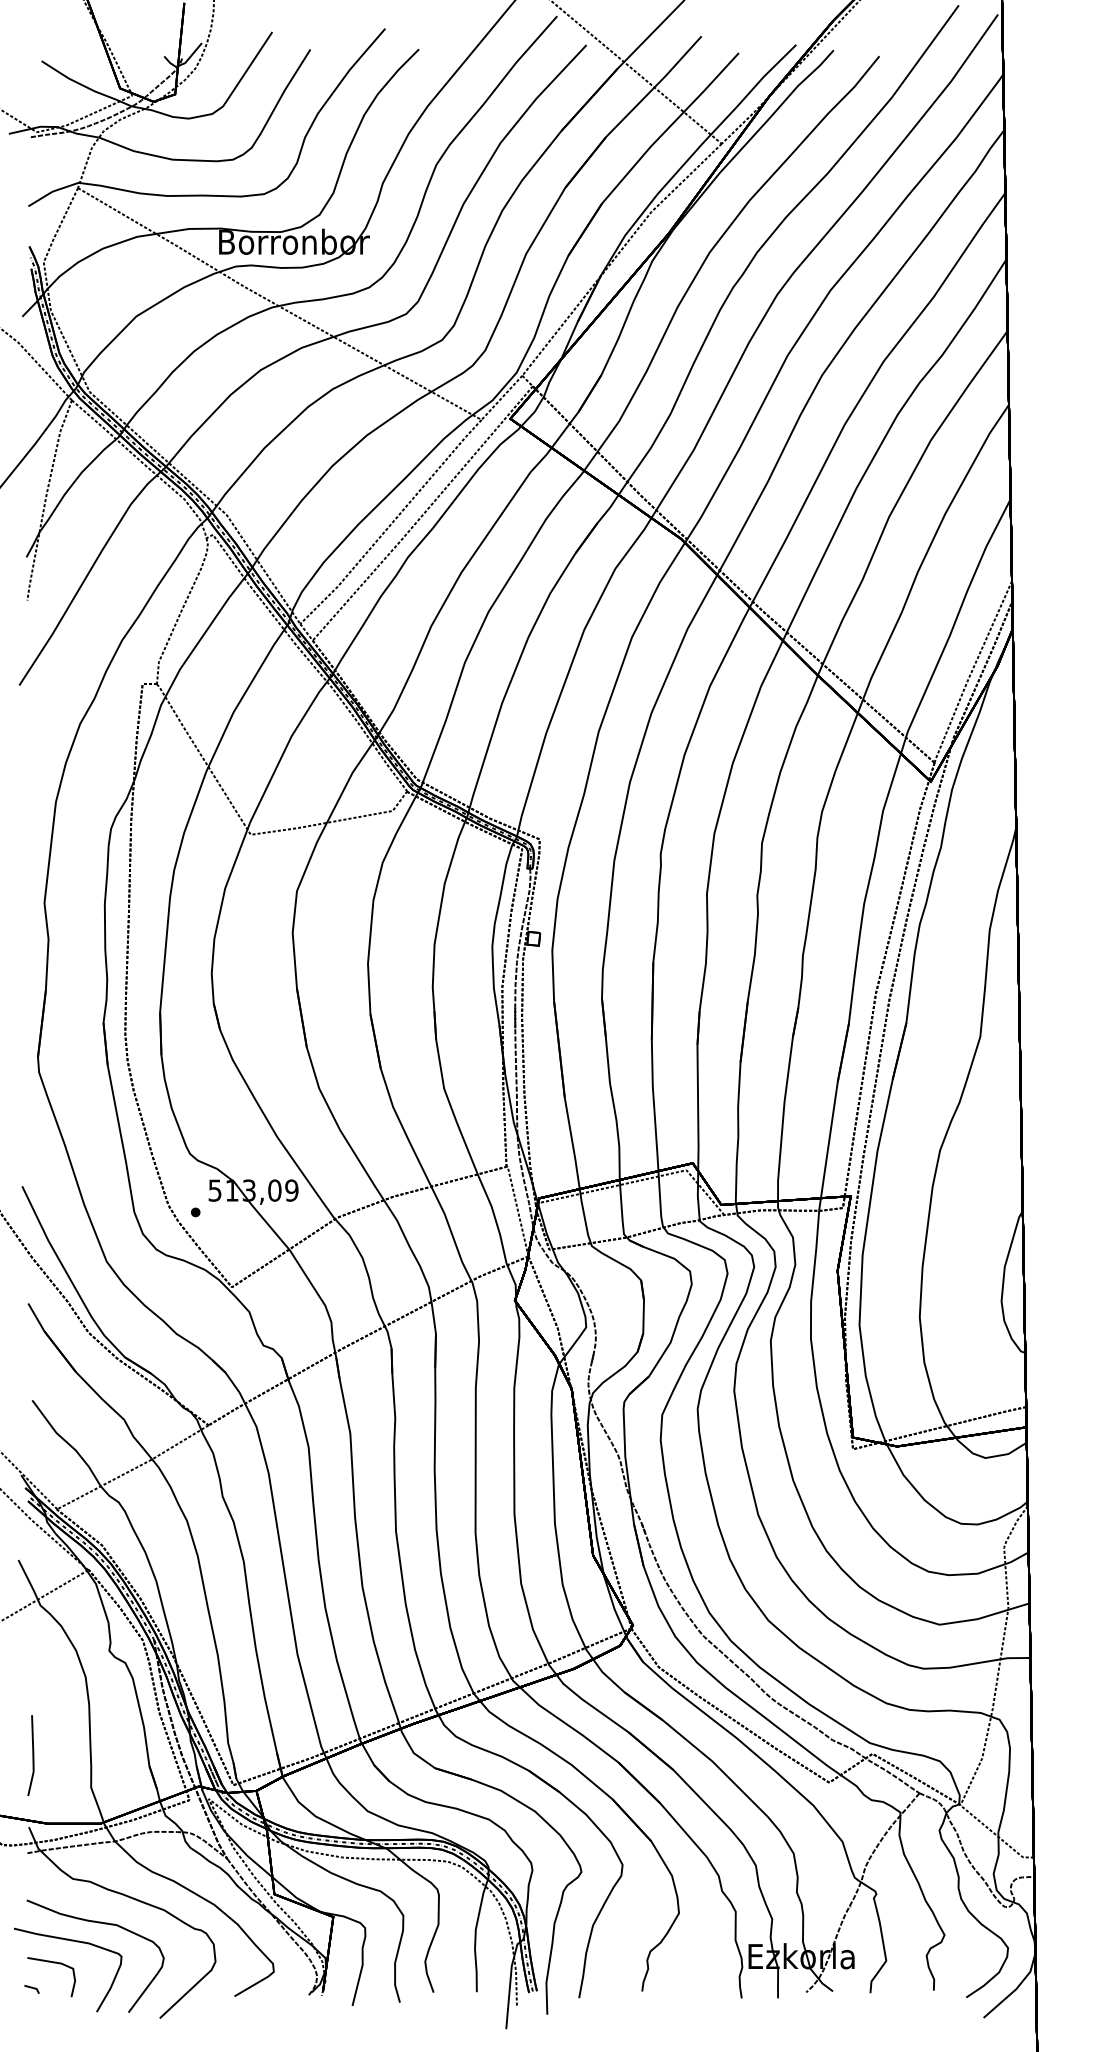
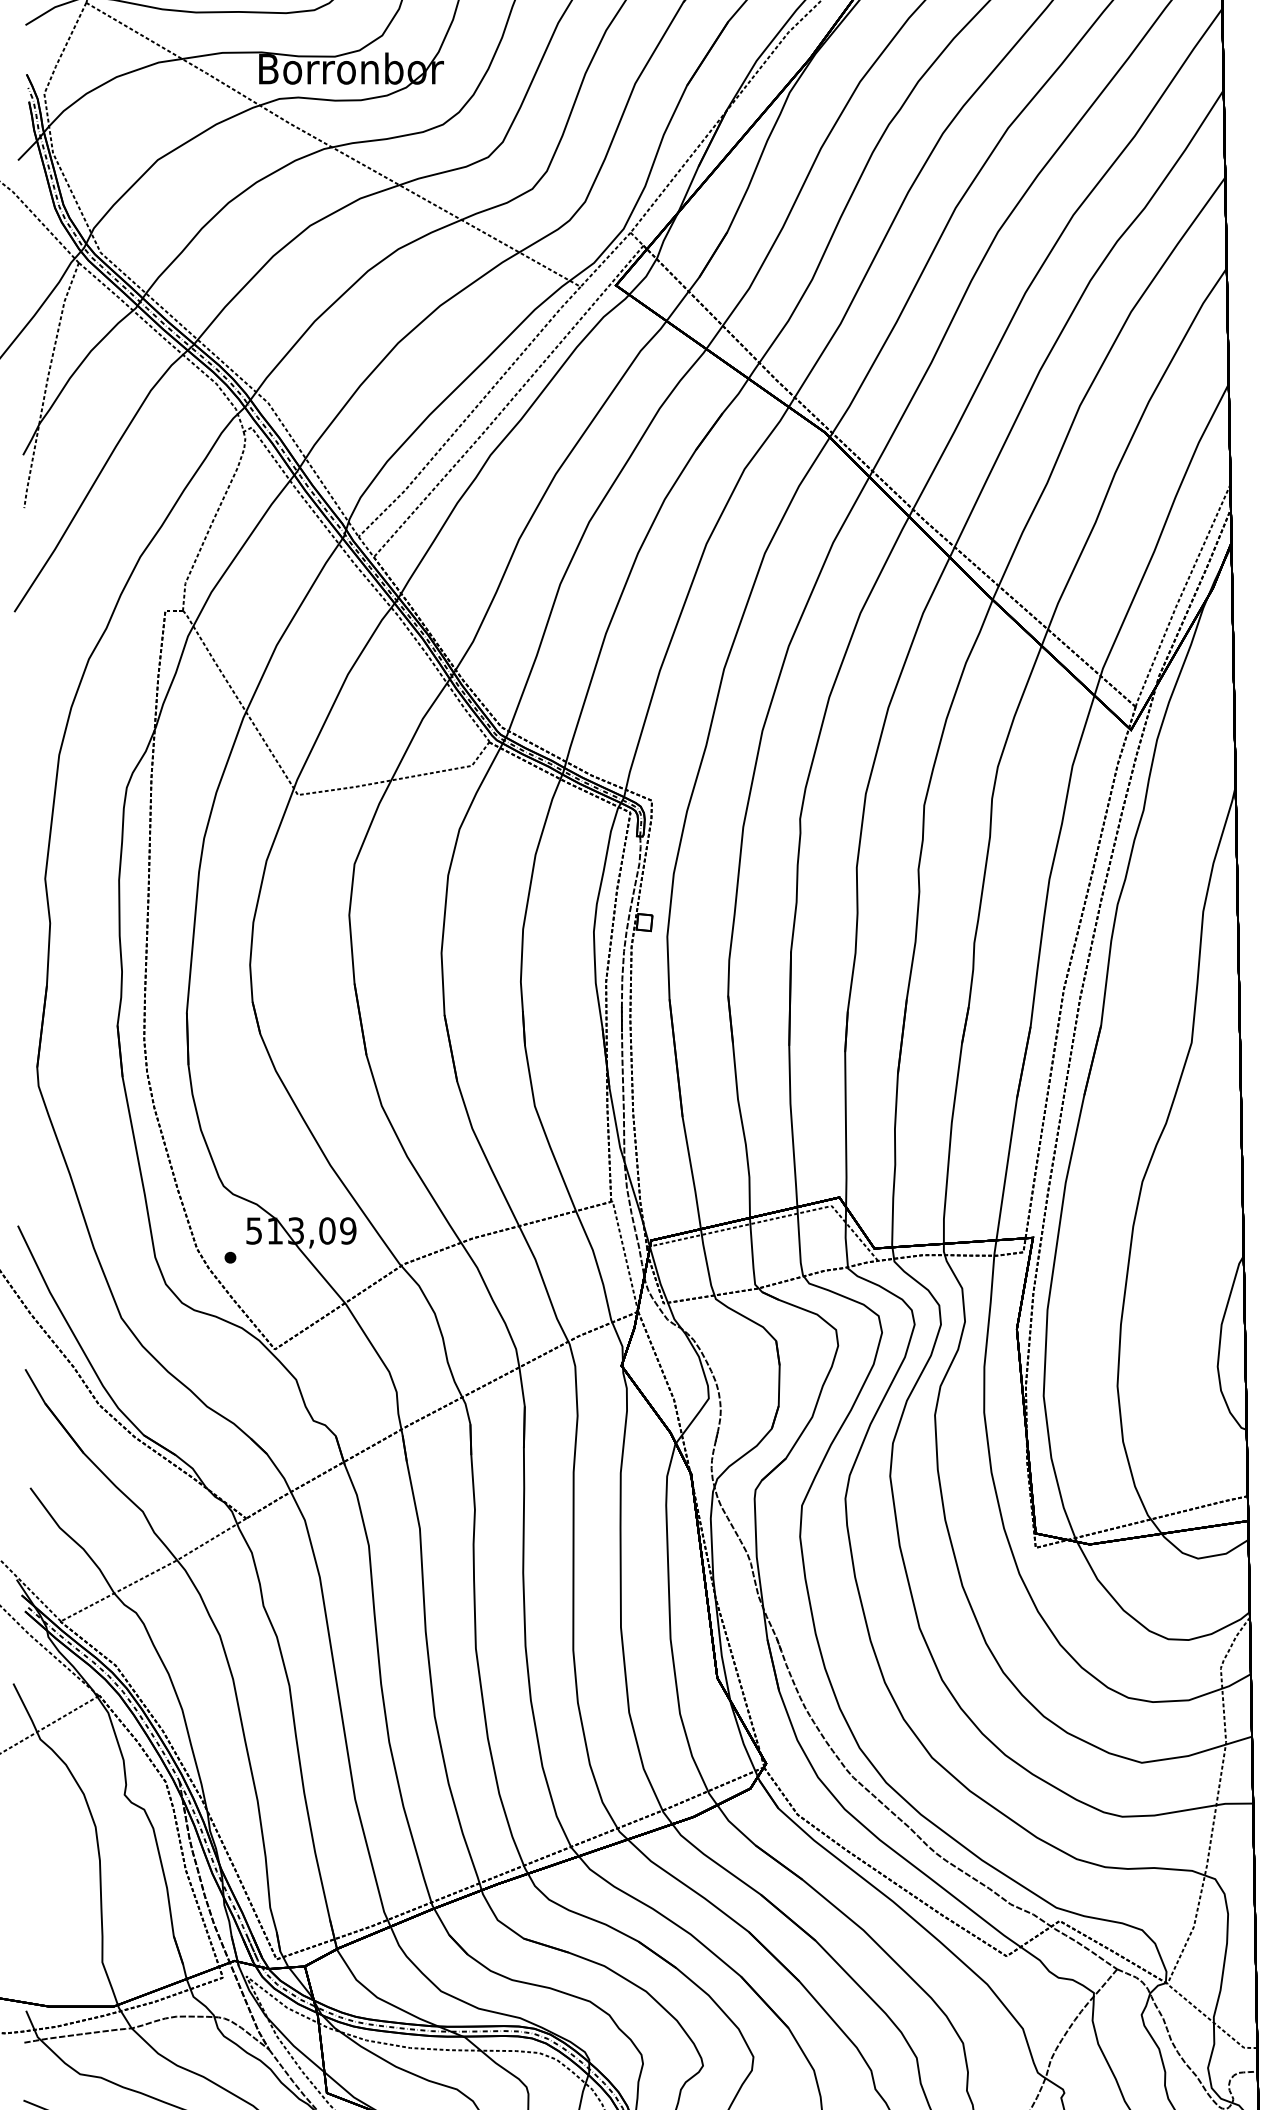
line: (32, 1755) -> (30, 1923), removed

